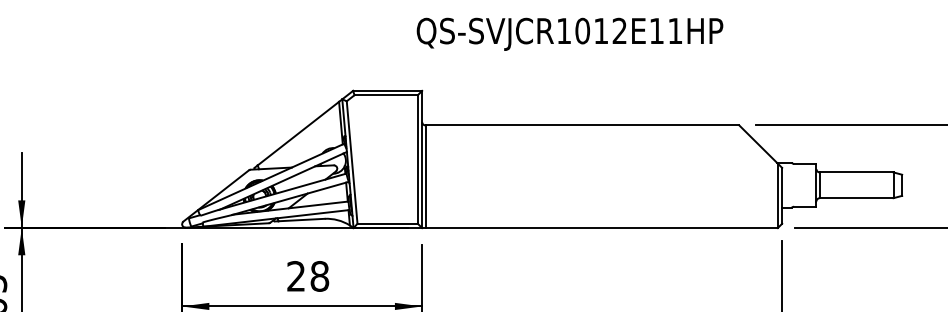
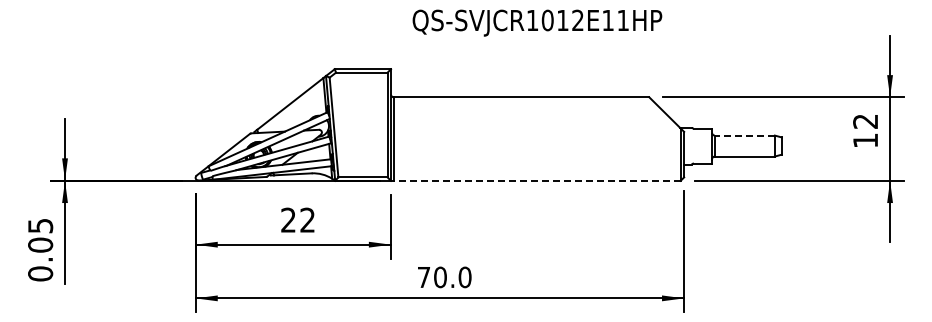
text: (570, 33) -> (537, 22), moved
line: (856, 172) -> (744, 135), solid -> dashed
line: (600, 227) -> (536, 180), solid -> dashed
text: (319, 275) -> (307, 219), 28 -> 22

